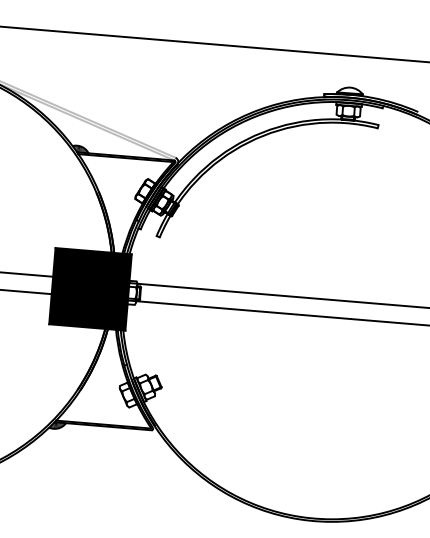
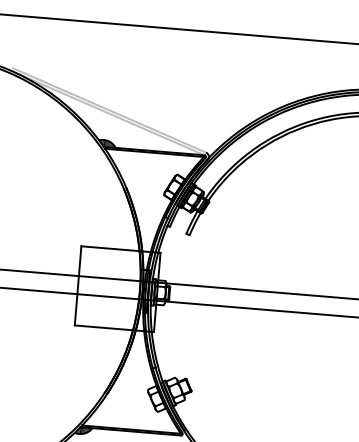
fill: (90, 289) -> (117, 289), removed

